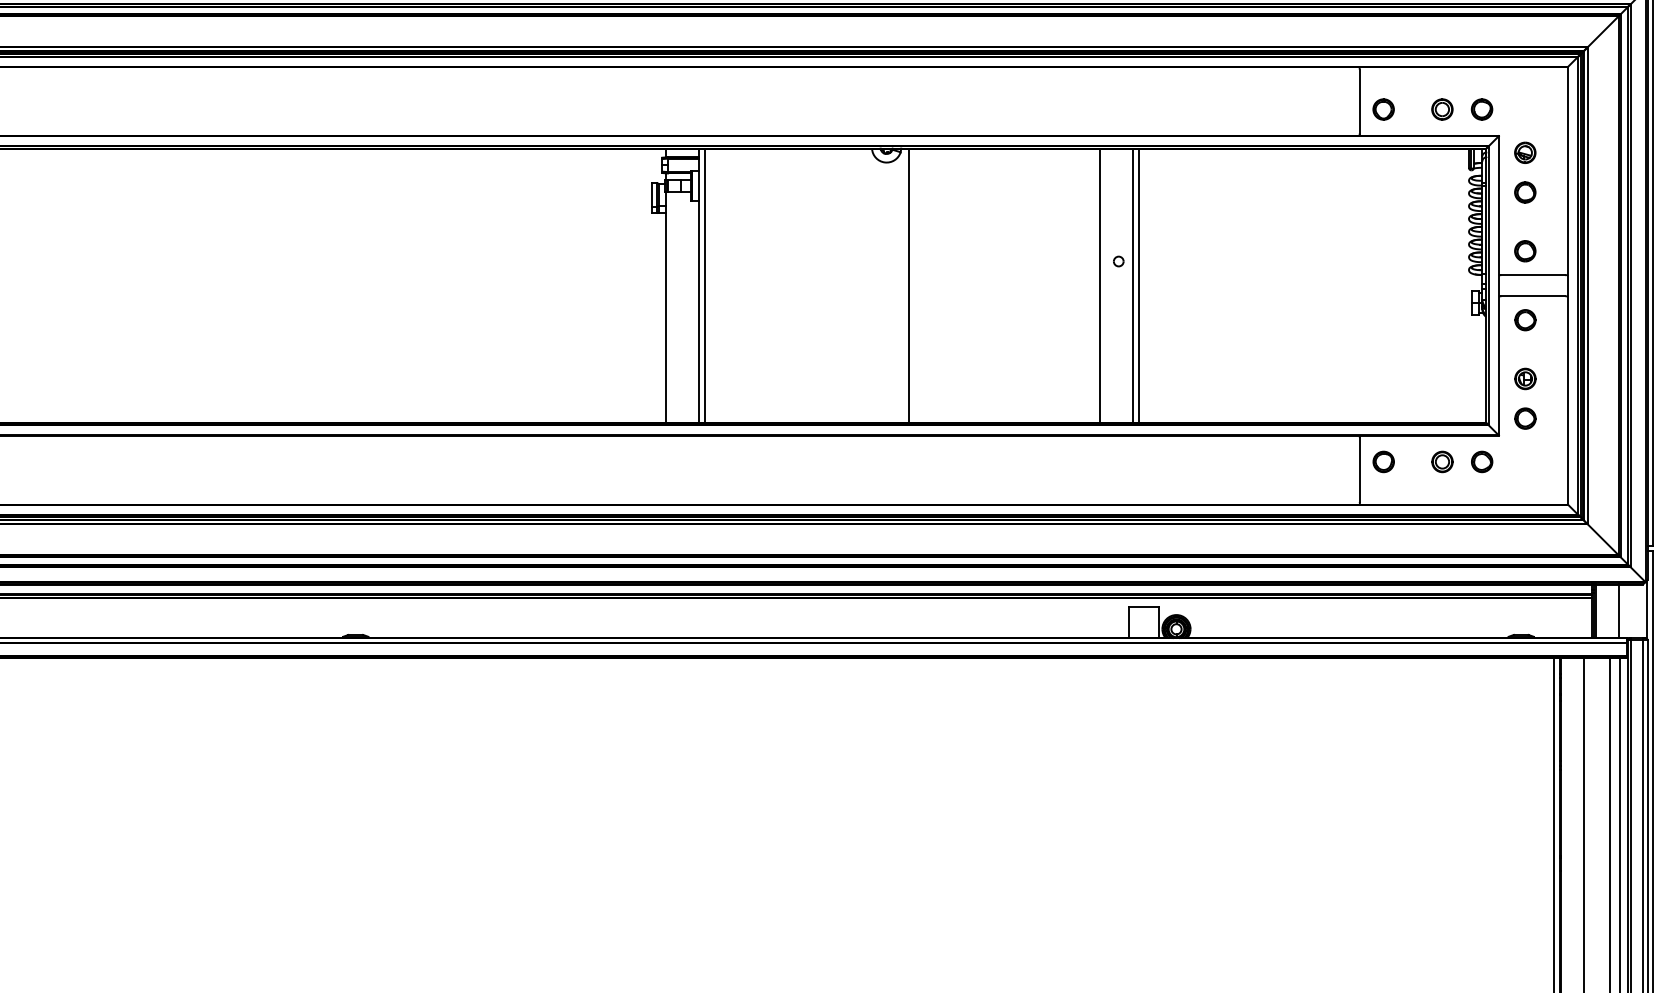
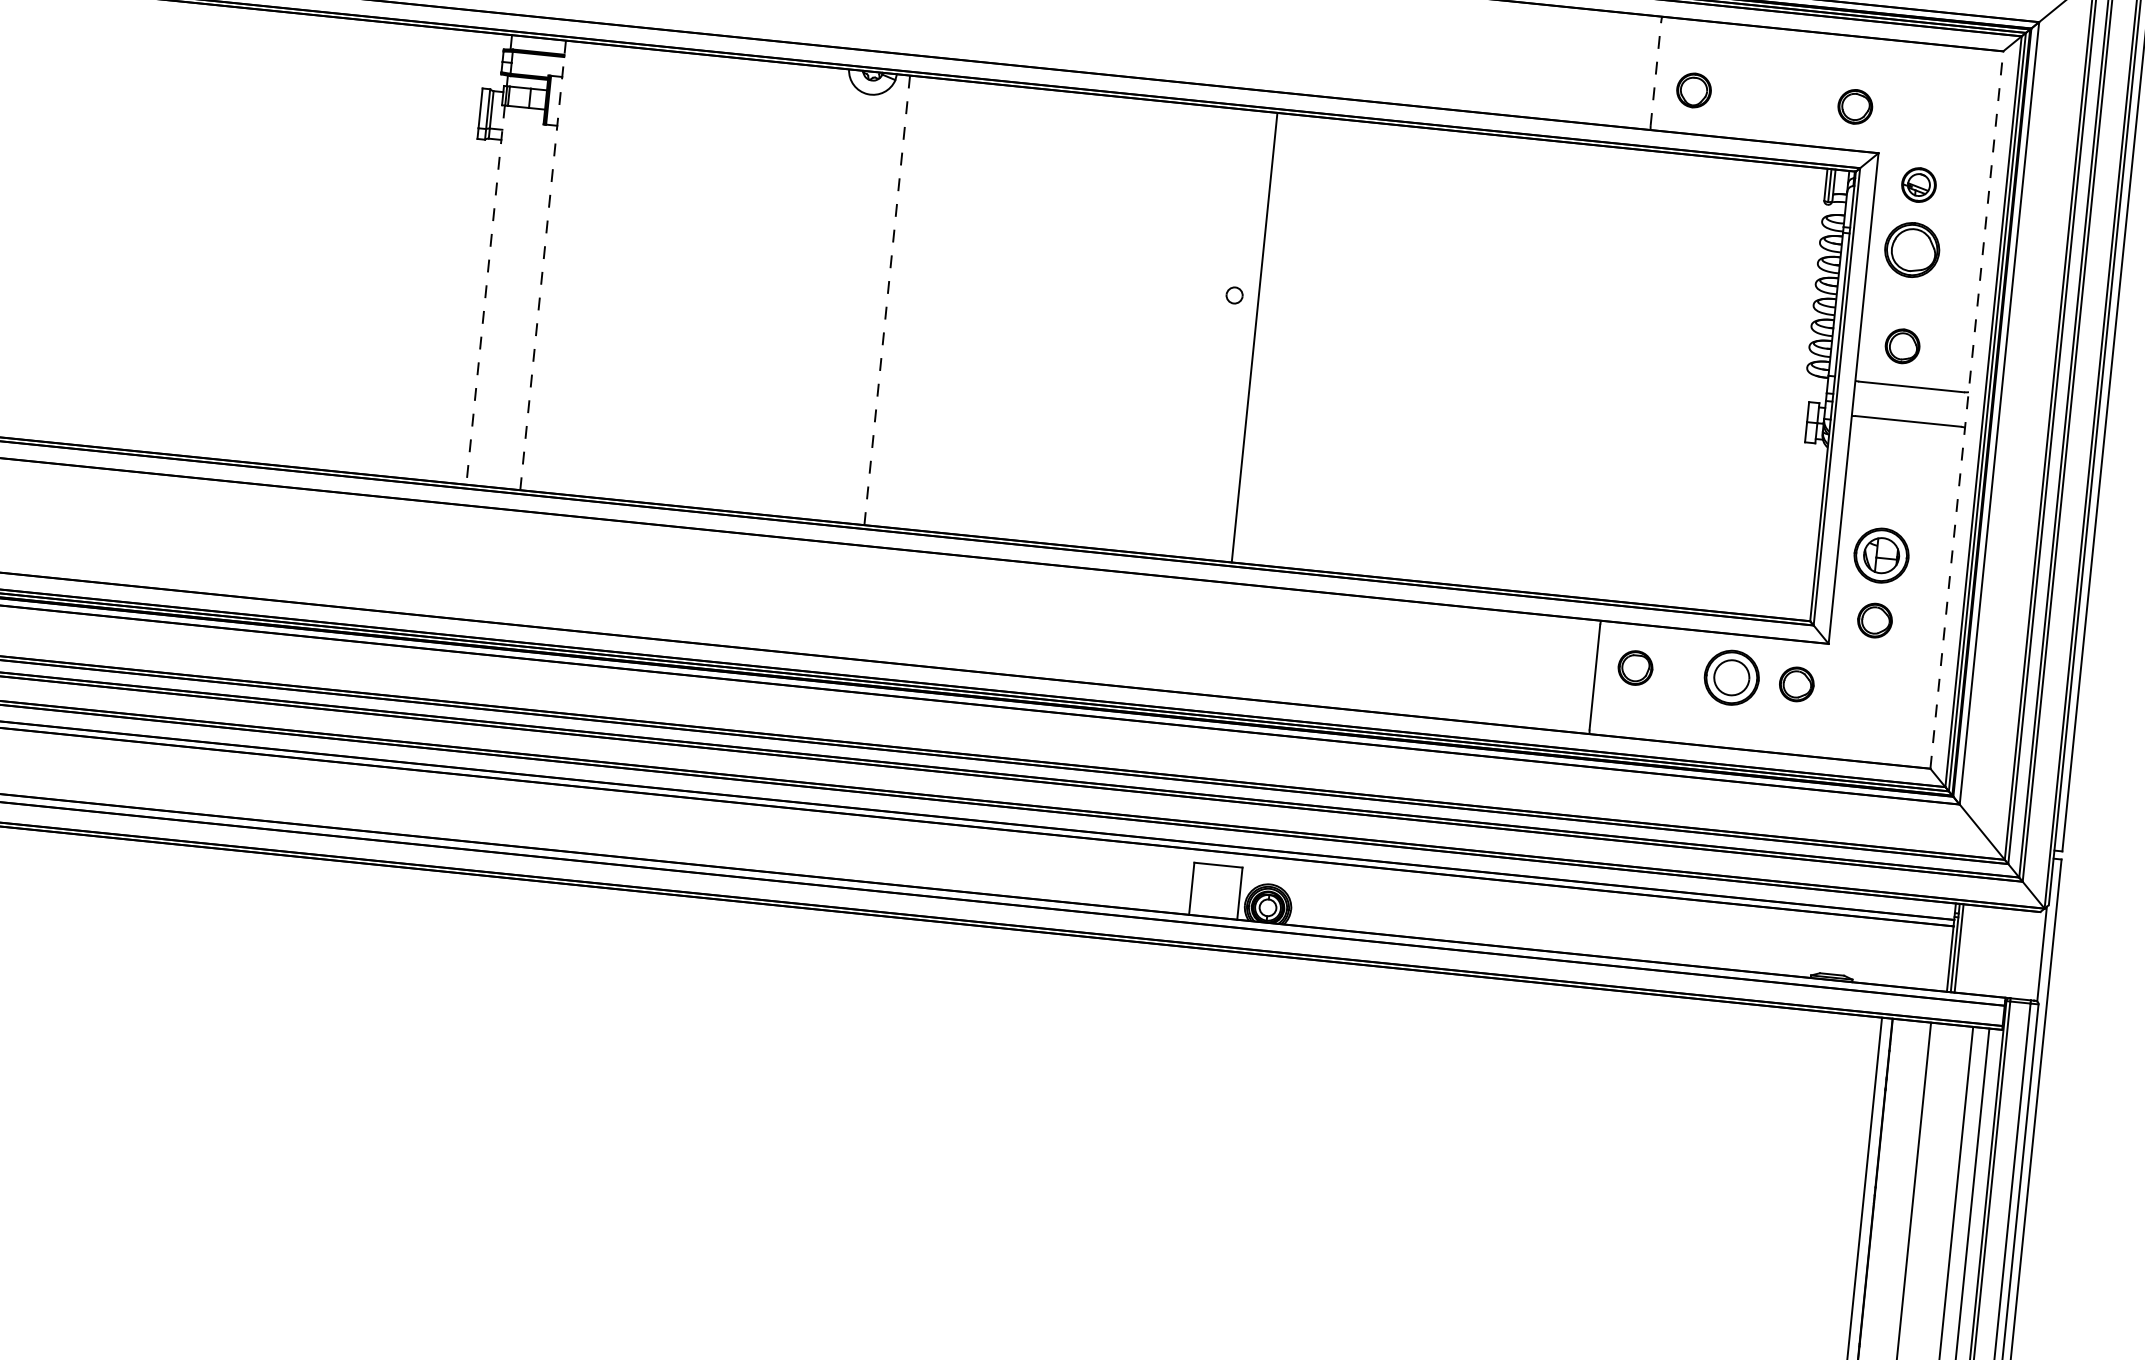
line: (1359, 101) -> (1655, 73), solid -> dashed
part: (1442, 109) -> (1790, 100), removed
part: (1525, 192) -> (1912, 250), size x1.6
line: (699, 285) -> (543, 264), solid -> dashed
line: (704, 285) -> (551, 265), removed
line: (1100, 285) -> (1200, 331), removed
line: (1139, 285) -> (1264, 338), removed
line: (1568, 285) -> (1967, 409), solid -> dashed
line: (909, 286) -> (887, 301), solid -> dashed
line: (666, 307) -> (485, 295), solid -> dashed
part: (1525, 320) -> (1891, 459), removed
part: (1525, 378) -> (1881, 554), size x1.6
part: (1442, 461) -> (1731, 677), size x1.6
line: (1618, 611) -> (1995, 952), removed

